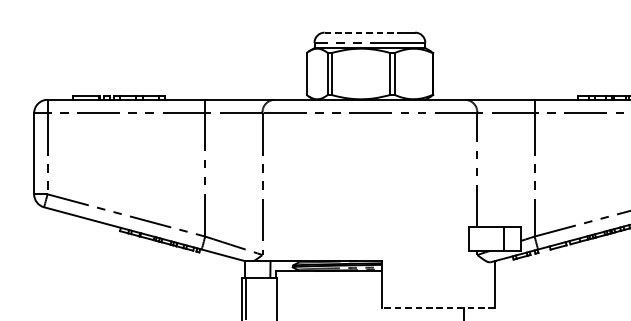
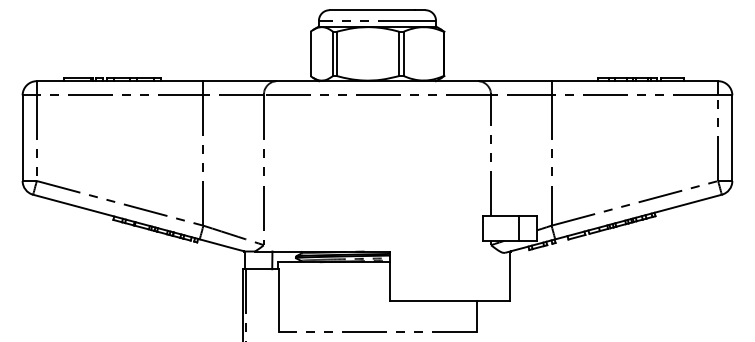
line: (365, 32) -> (372, 10), dashed -> solid
line: (438, 308) -> (450, 301), dashed -> solid

